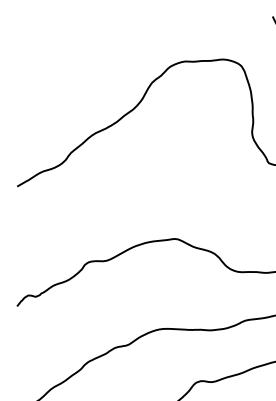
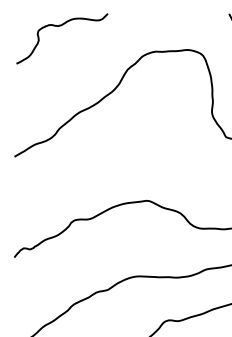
curve: (72, 31) -> (60, 26), added

